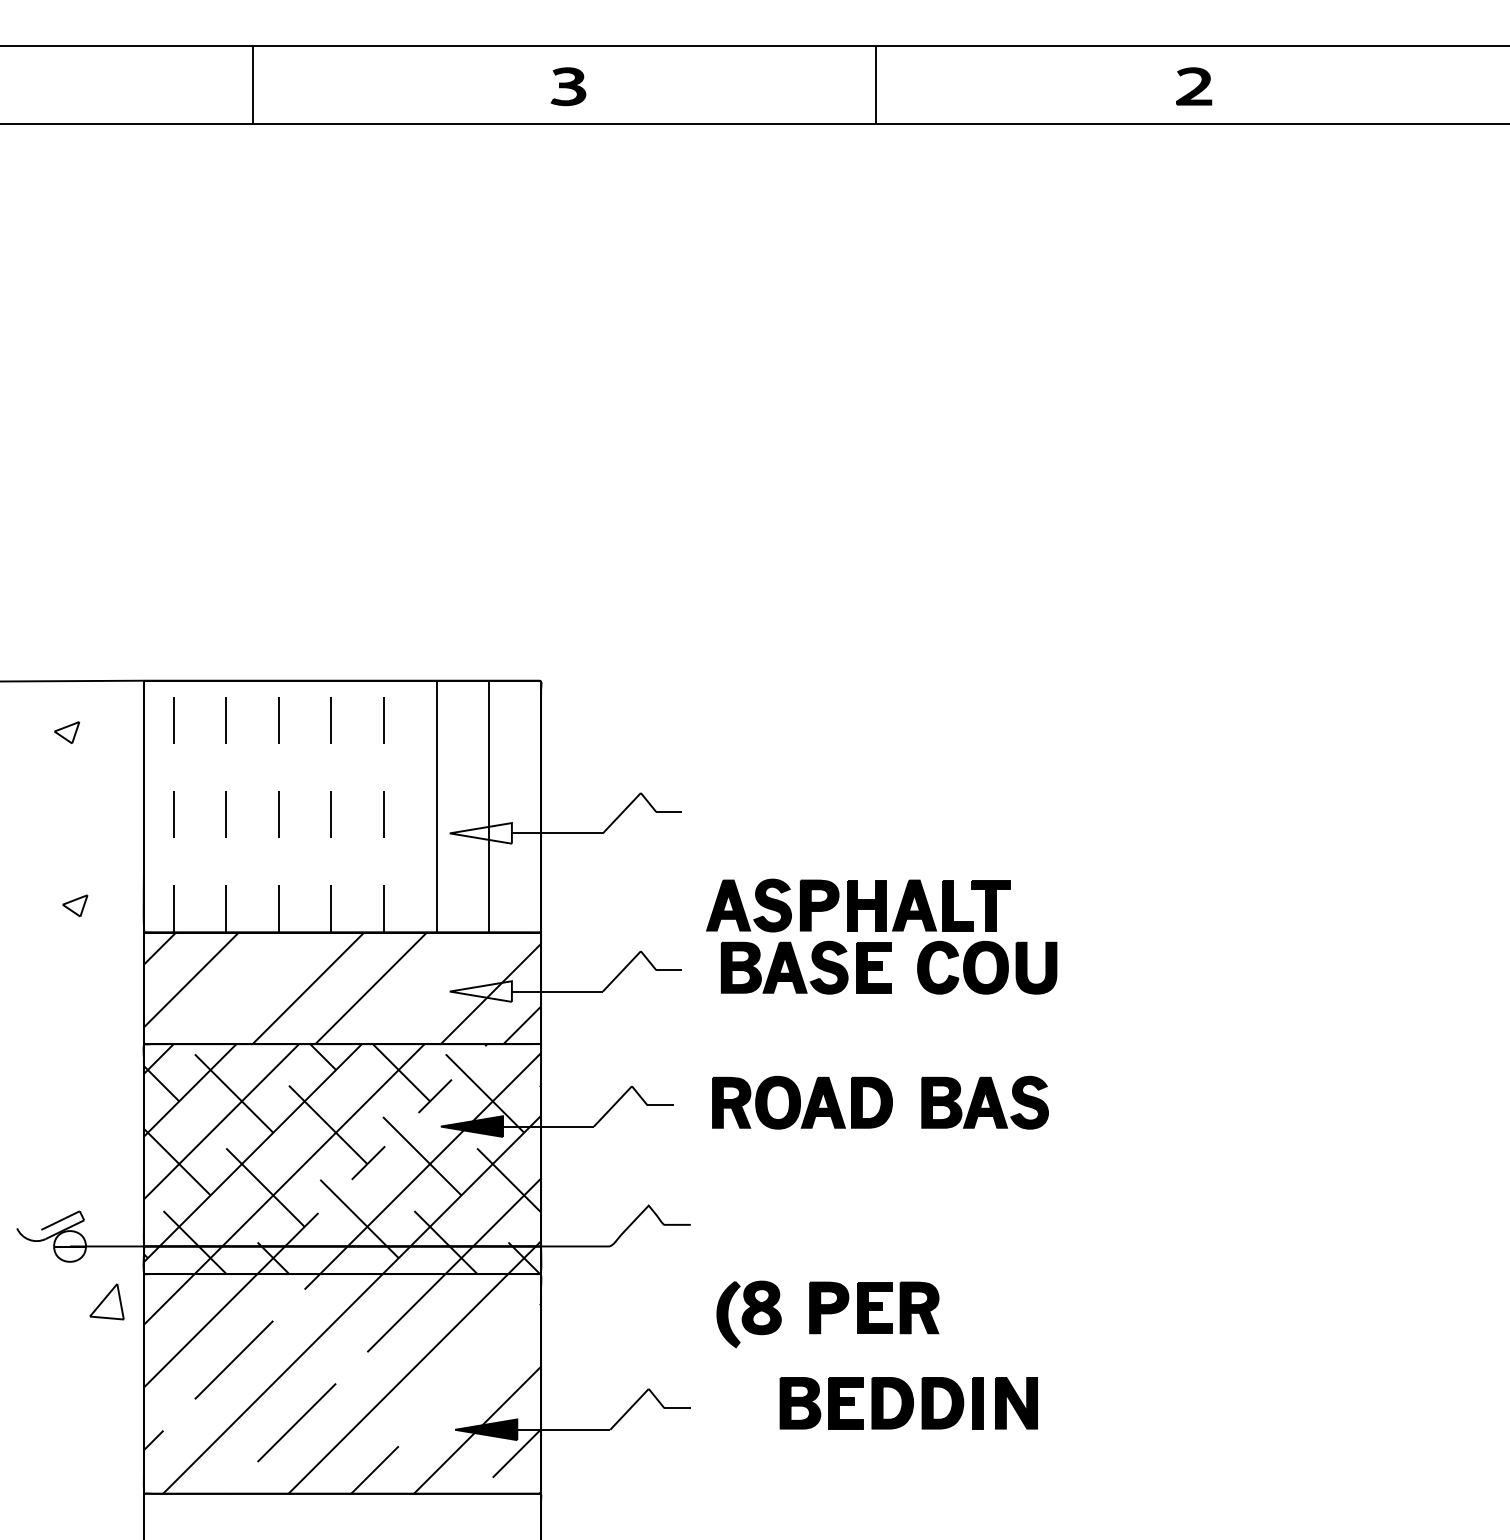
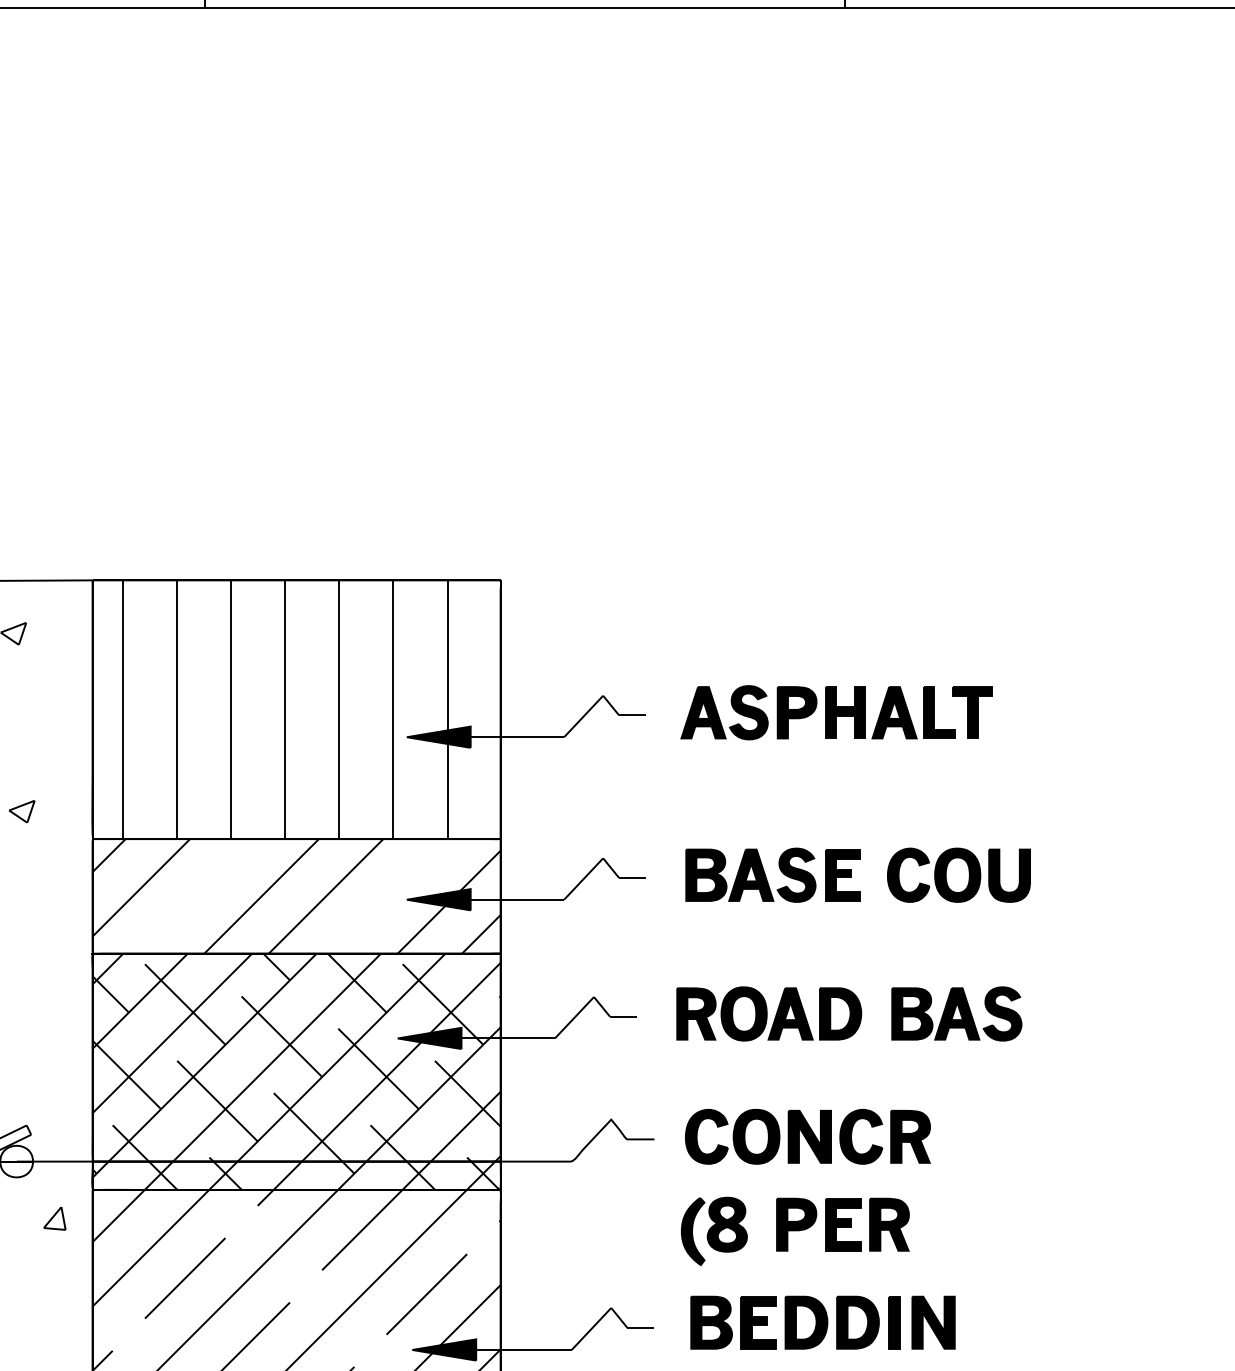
line: (173, 806) -> (122, 709), dashed -> solid
line: (226, 806) -> (177, 709), dashed -> solid
line: (278, 806) -> (230, 709), dashed -> solid
line: (331, 806) -> (285, 709), dashed -> solid
line: (384, 806) -> (339, 709), dashed -> solid
fill: (480, 833) -> (438, 737), added
part: (858, 905) -> (837, 712), moved
fill: (480, 991) -> (438, 899), added
line: (386, 1144) -> (341, 1056), dashed -> solid
part: (839, 1222) -> (807, 1136), added
part: (107, 1301) -> (55, 1218), size x0.62
line: (468, 1375) -> (426, 1294), added
part: (908, 1403) -> (822, 1322), moved

